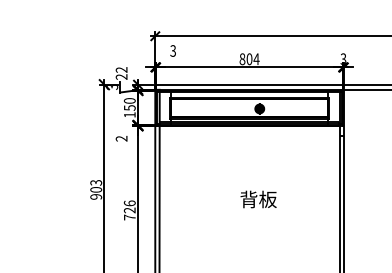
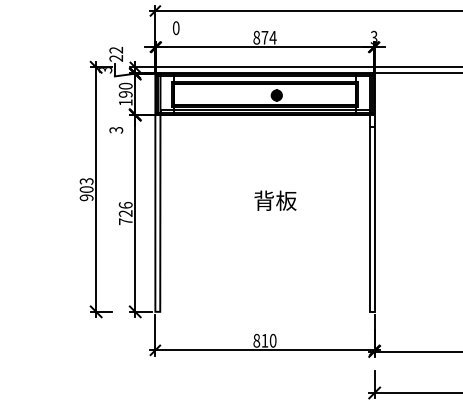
text: (172, 50) -> (175, 27), 3 -> 0
text: (249, 59) -> (264, 37), 804 -> 874
text: (129, 108) -> (125, 94), 150 -> 190
text: (121, 138) -> (116, 129), 2 -> 3

